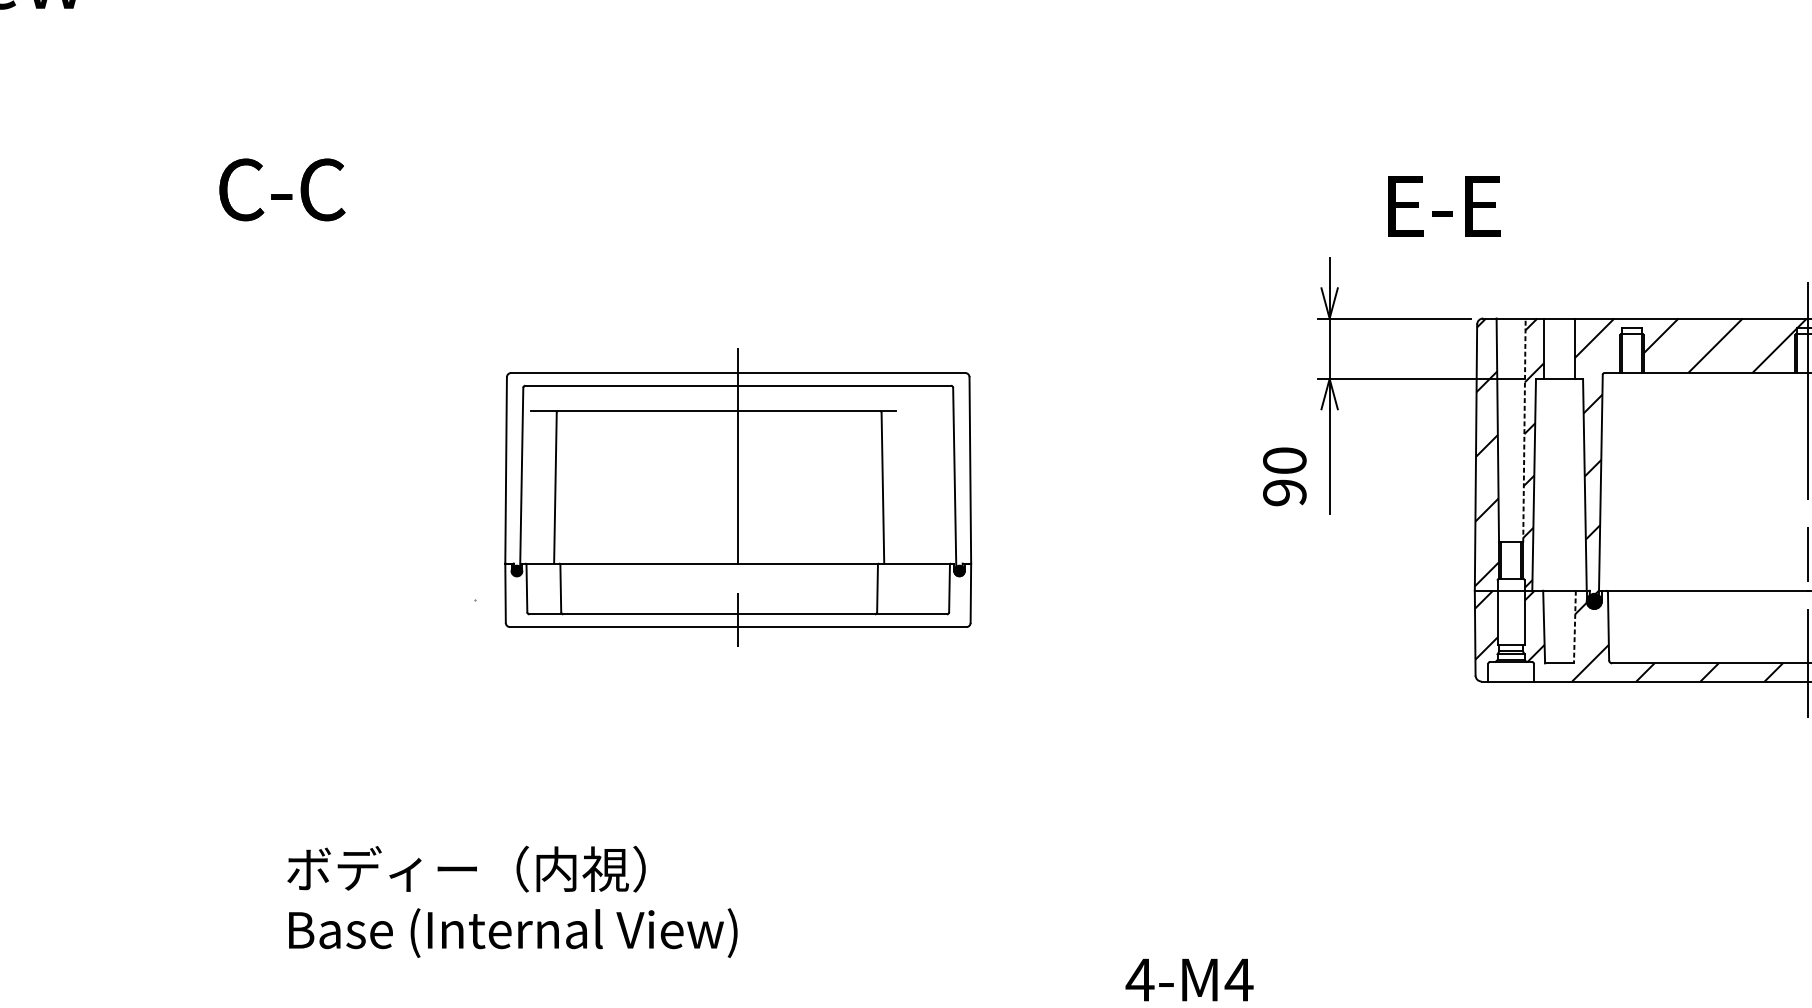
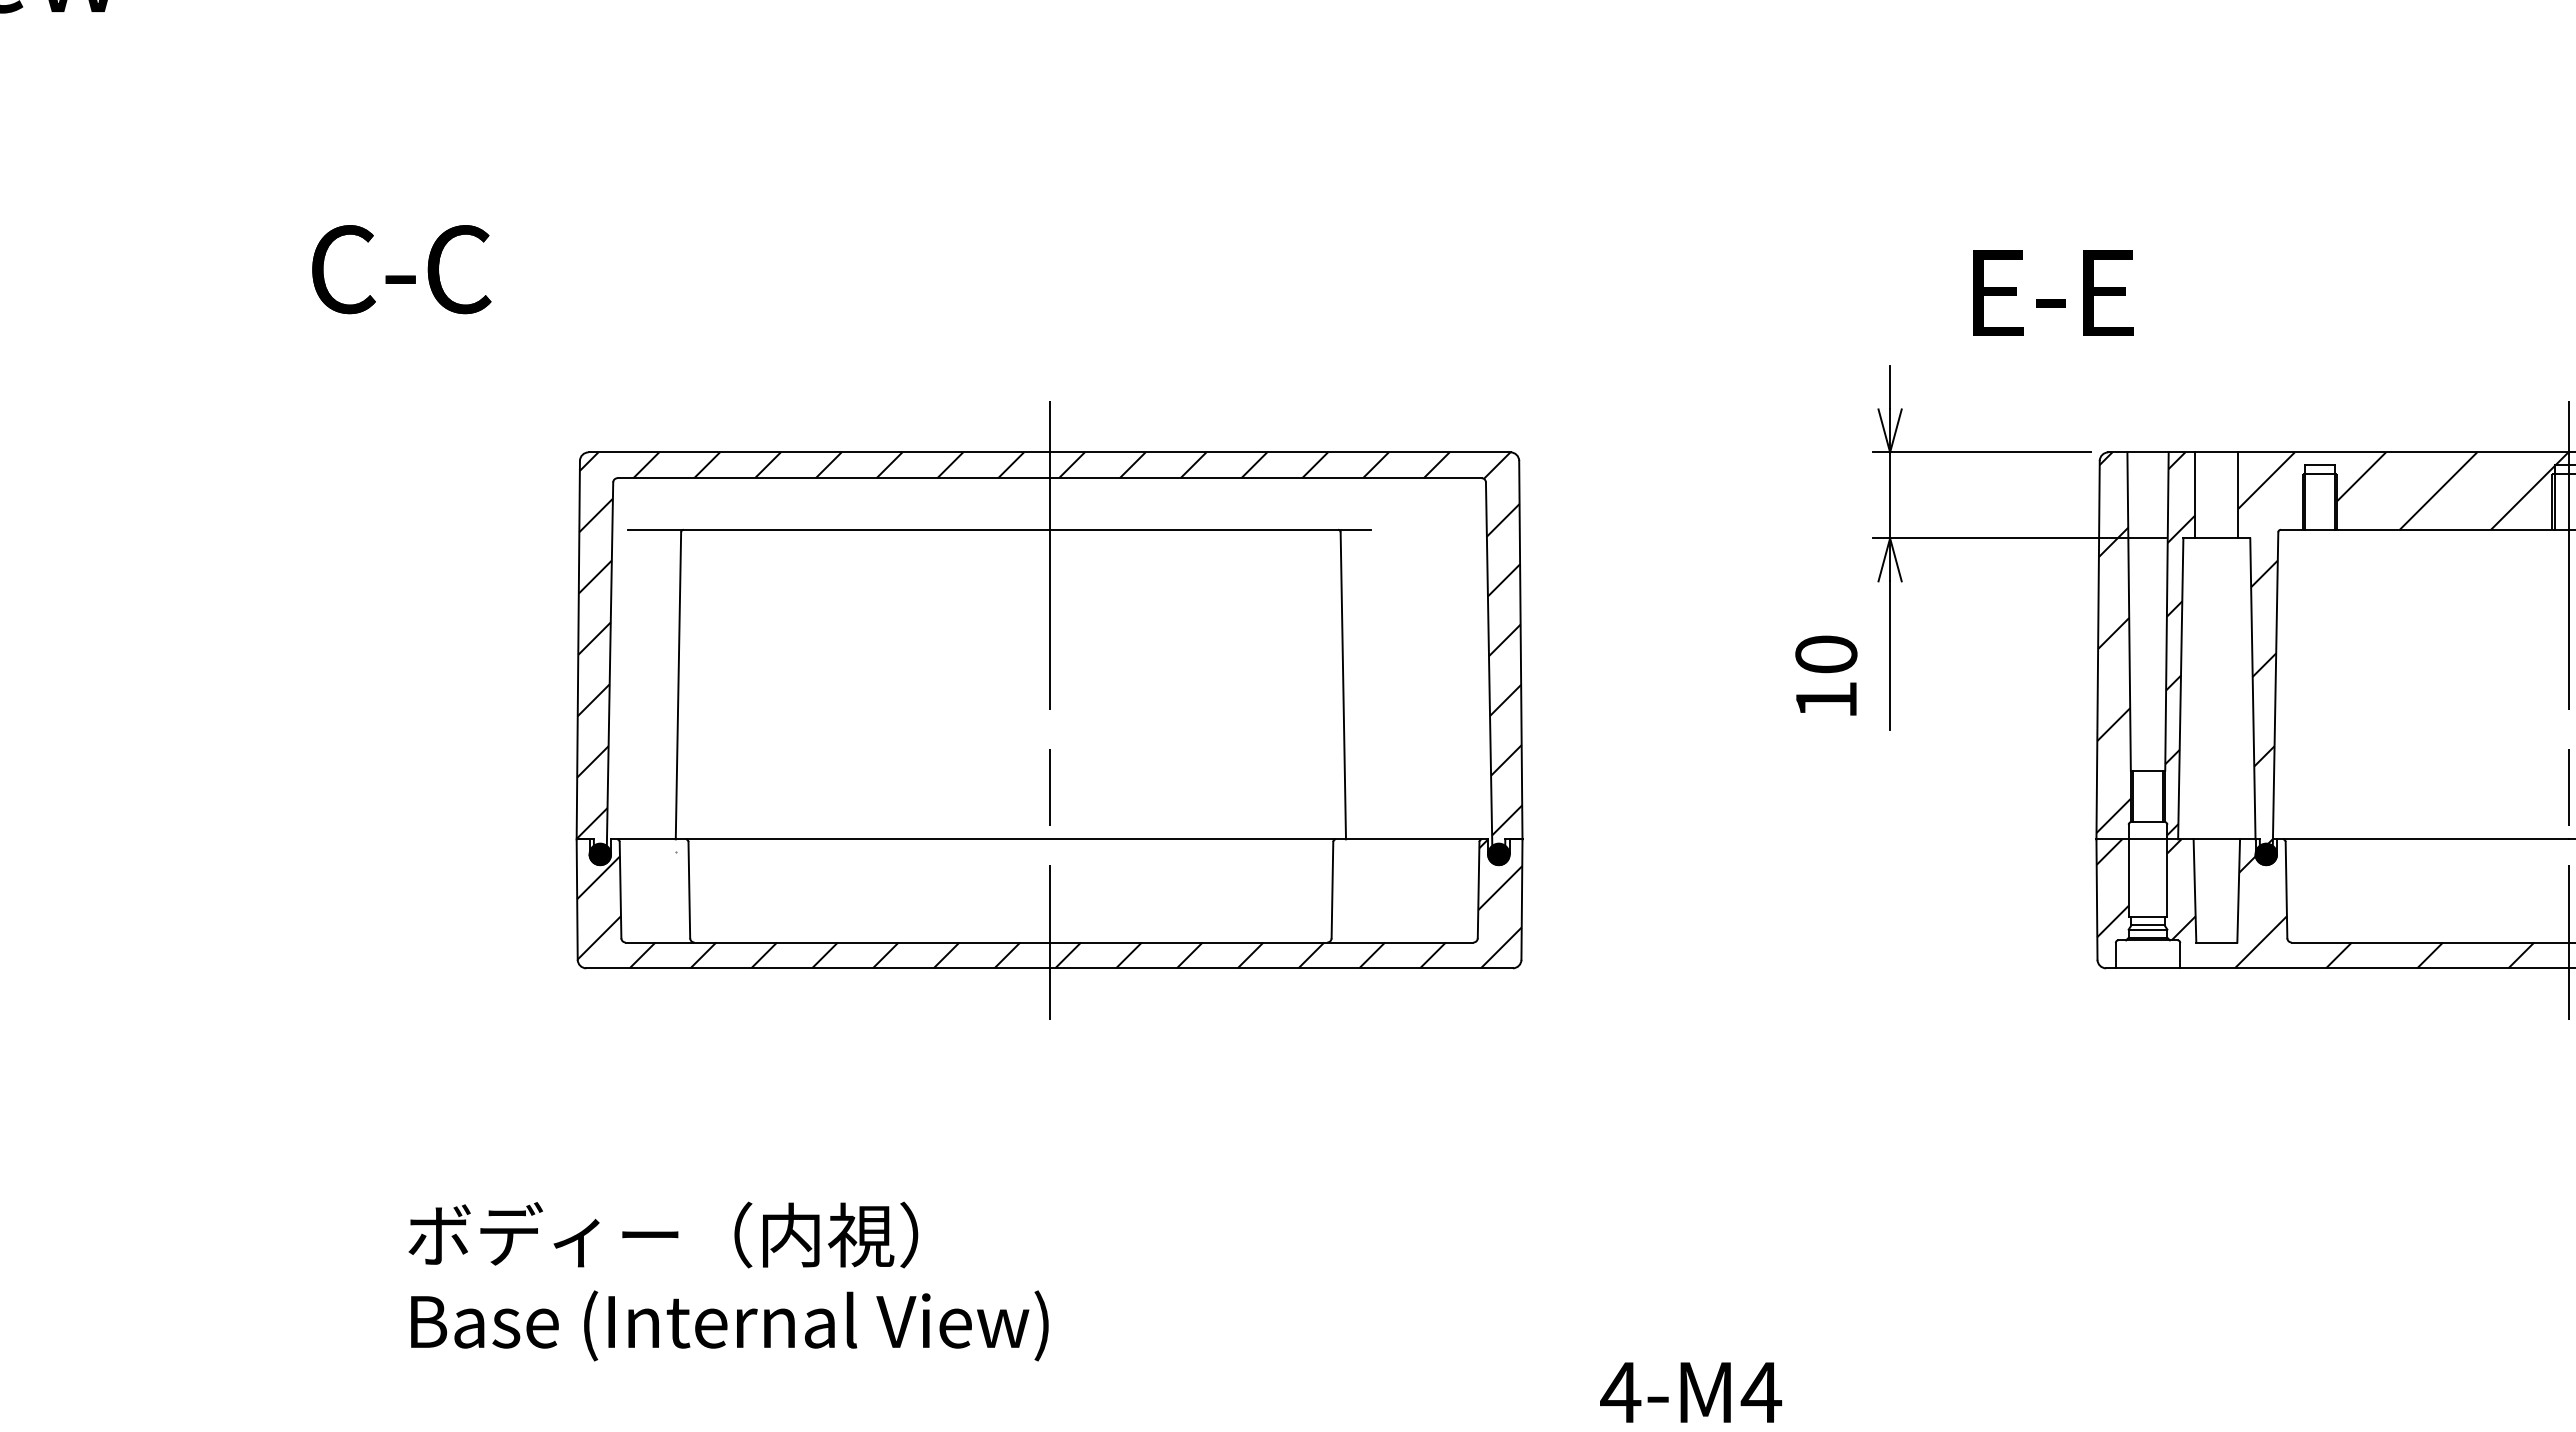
line: (1524, 429) -> (2166, 610), dashed -> solid
text: (1284, 493) -> (1826, 700), 90 -> 10
part: (738, 500) -> (1049, 710), size x1.43
line: (1574, 626) -> (2238, 890), dashed -> solid

